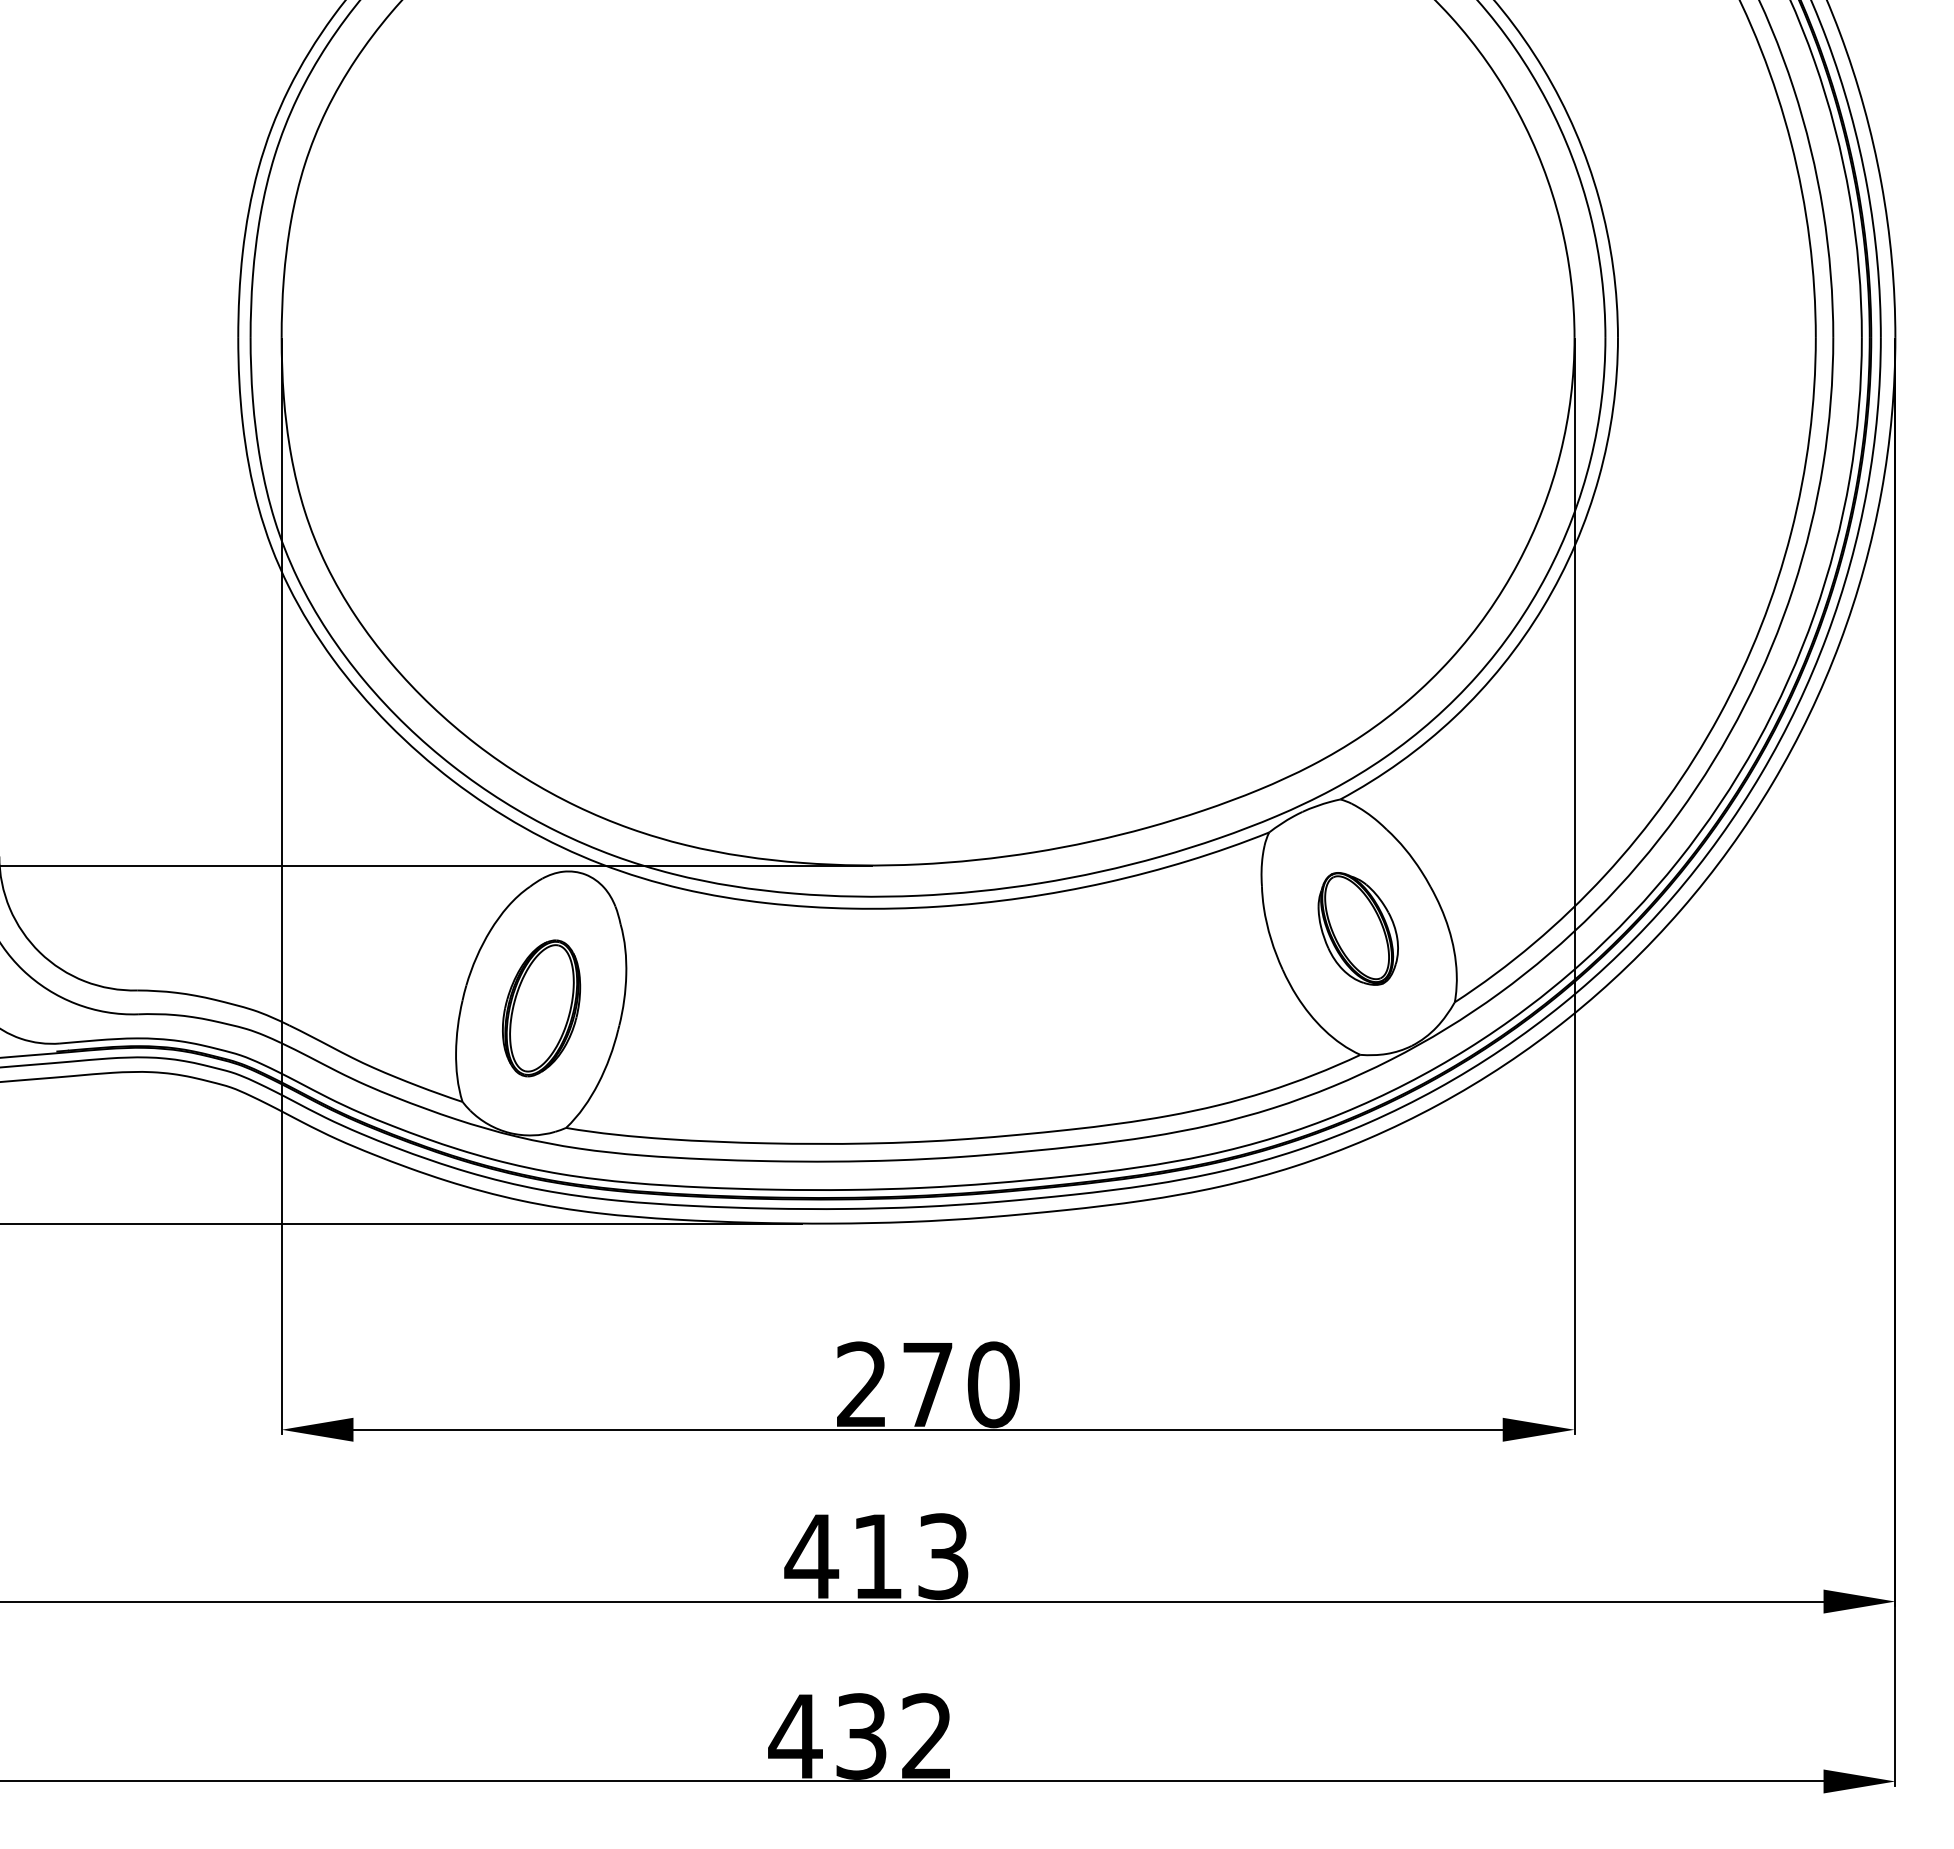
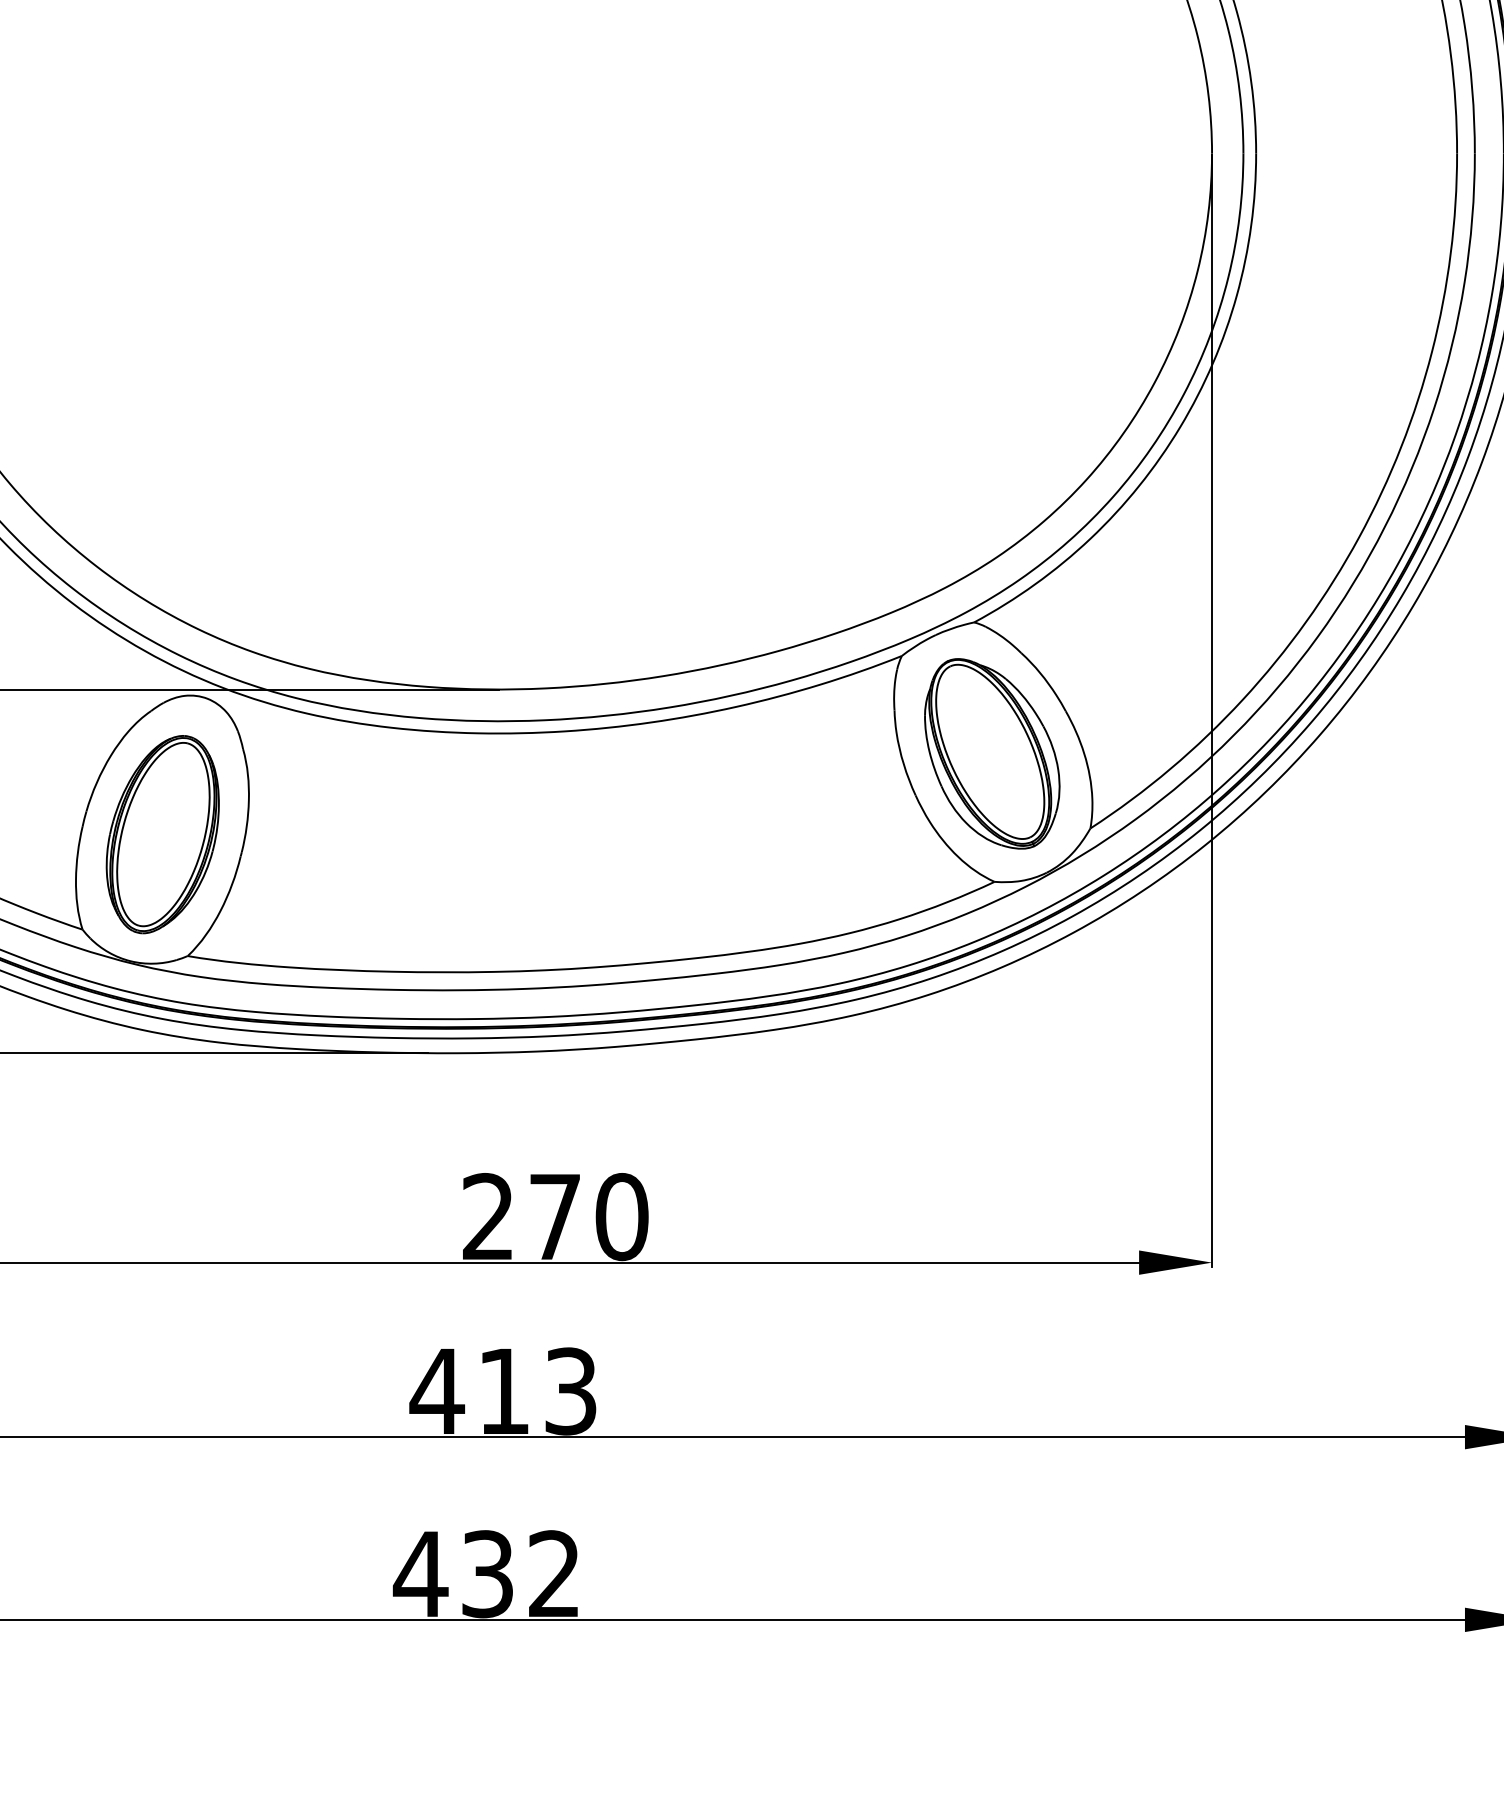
part: (1358, 928) -> (992, 753), size x1.67
part: (541, 1008) -> (162, 834), size x1.43

